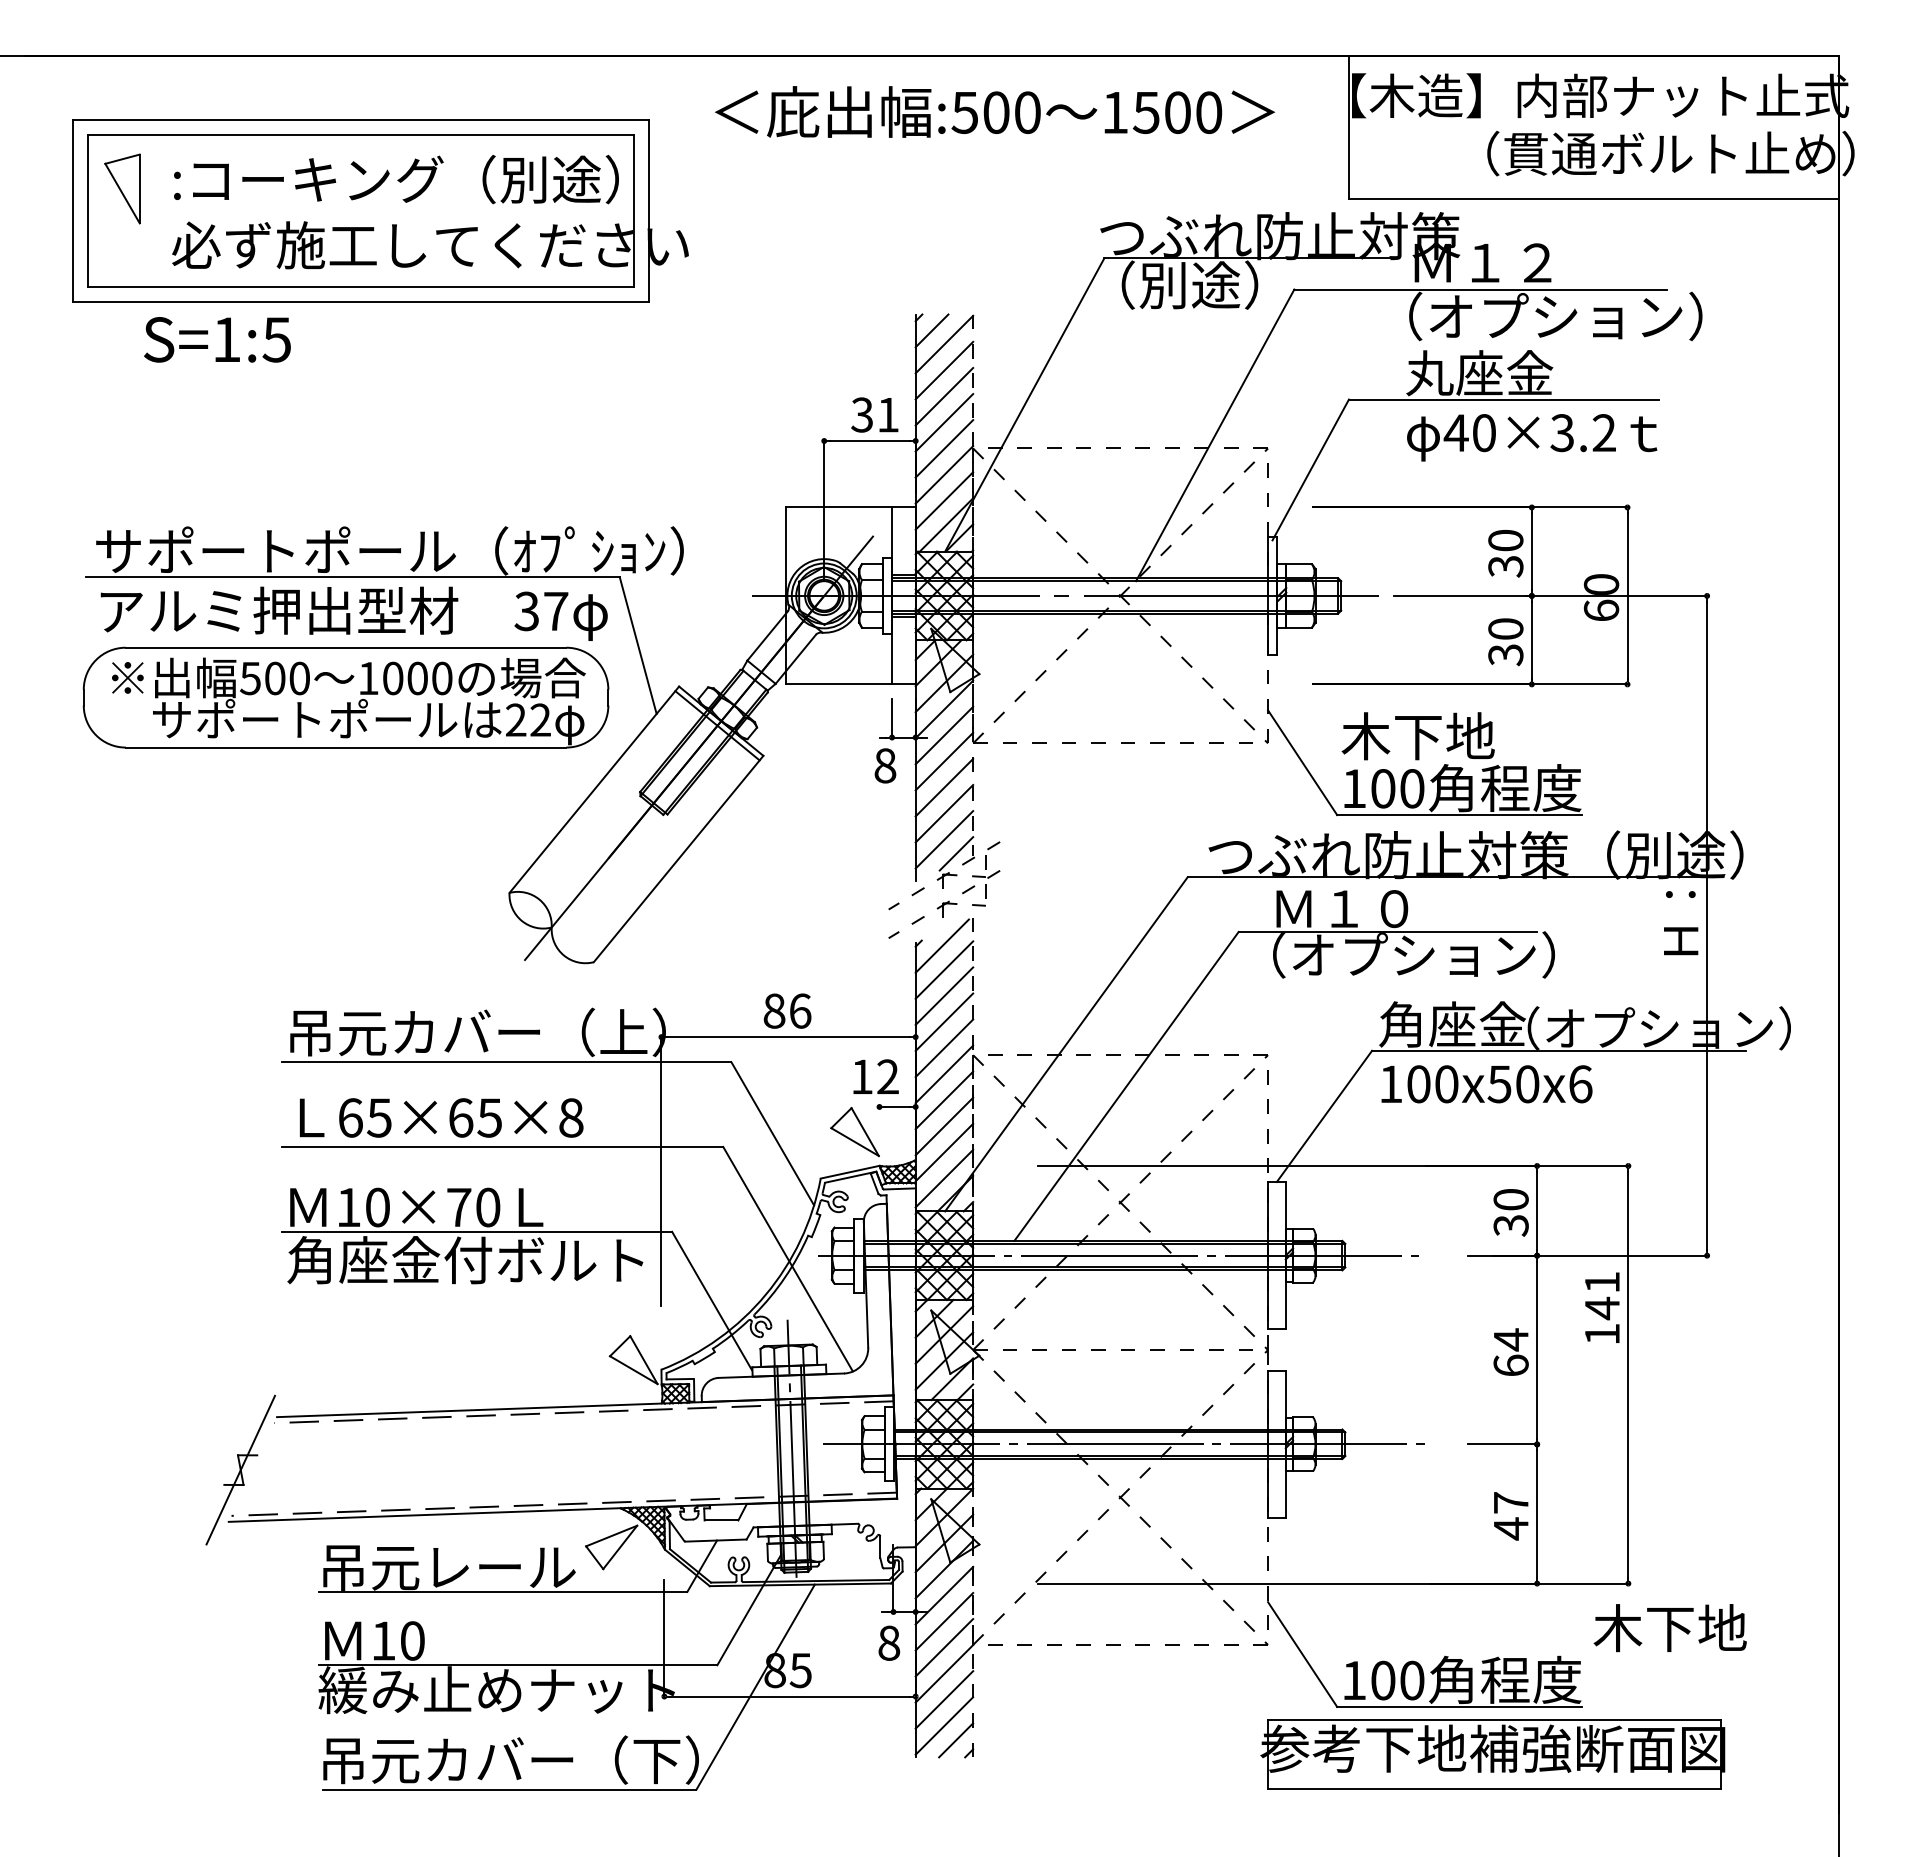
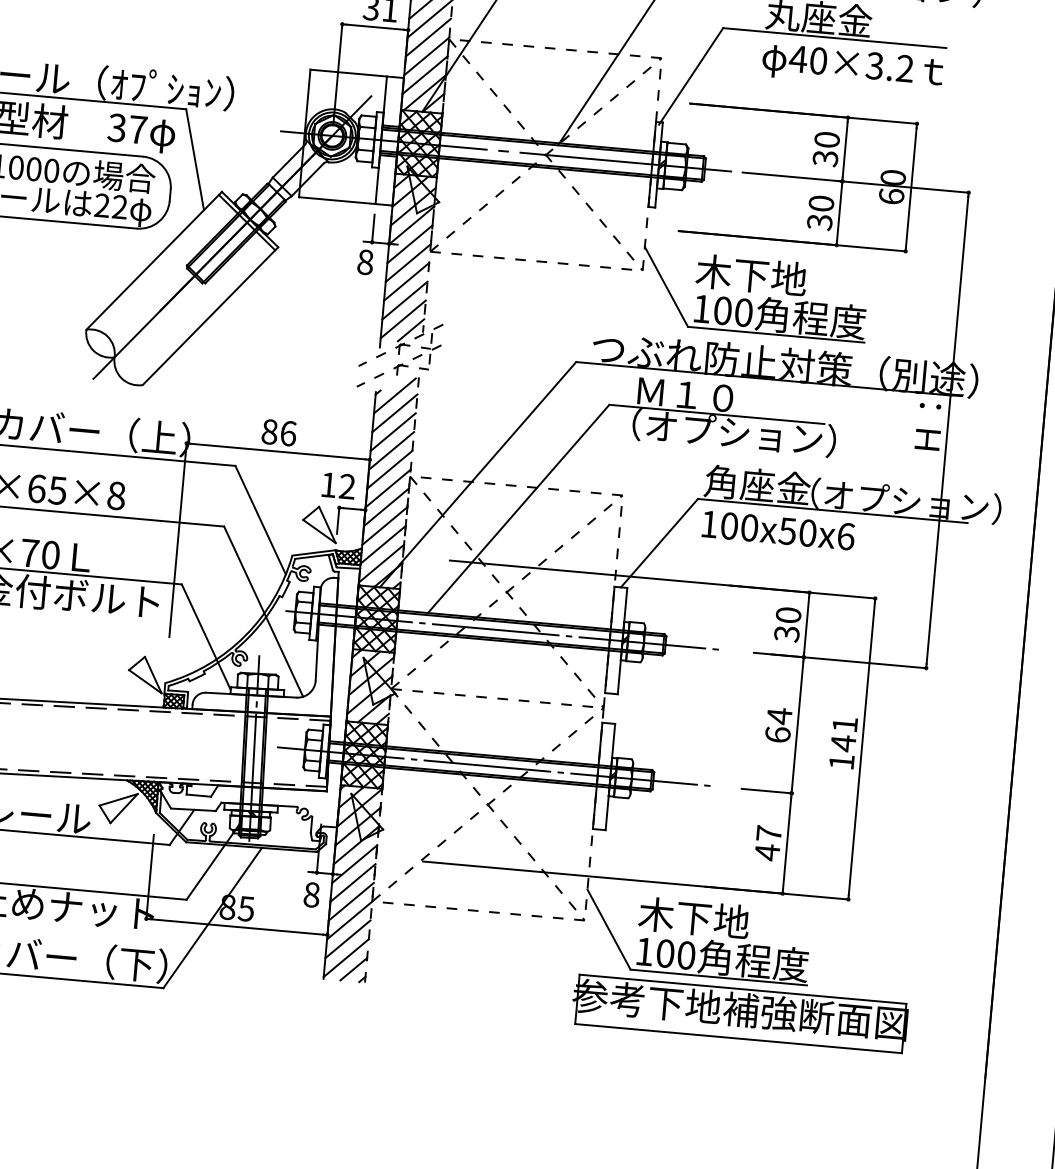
line: (879, 1124) -> (338, 520), added
text: (1602, 1307) -> (843, 742), moved
text: (1669, 1628) -> (693, 918), moved

